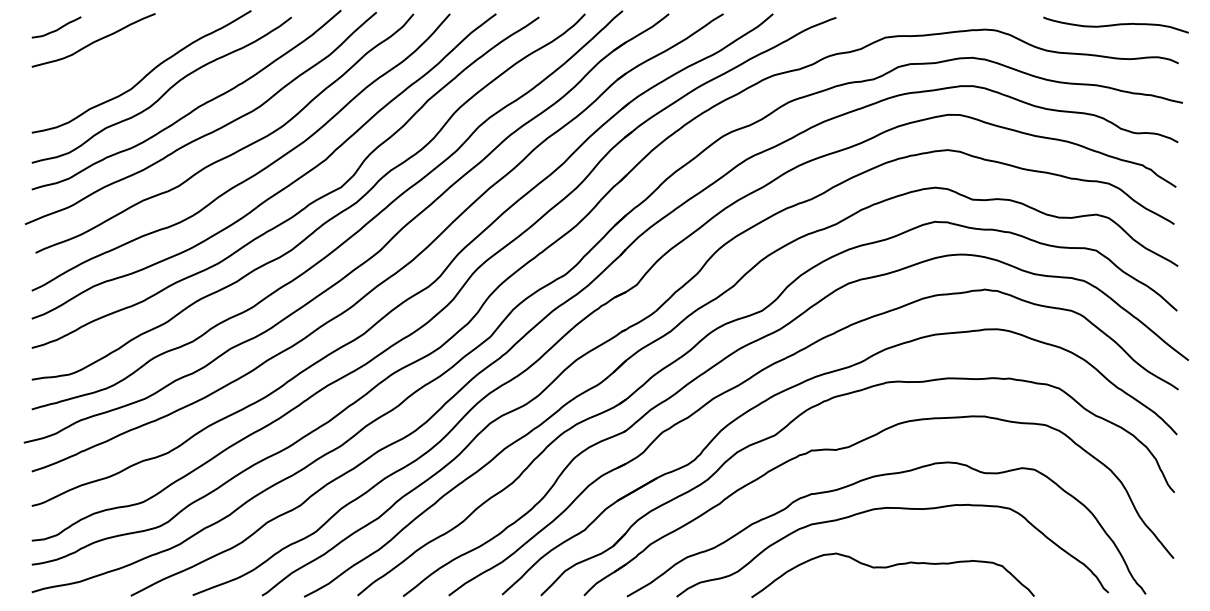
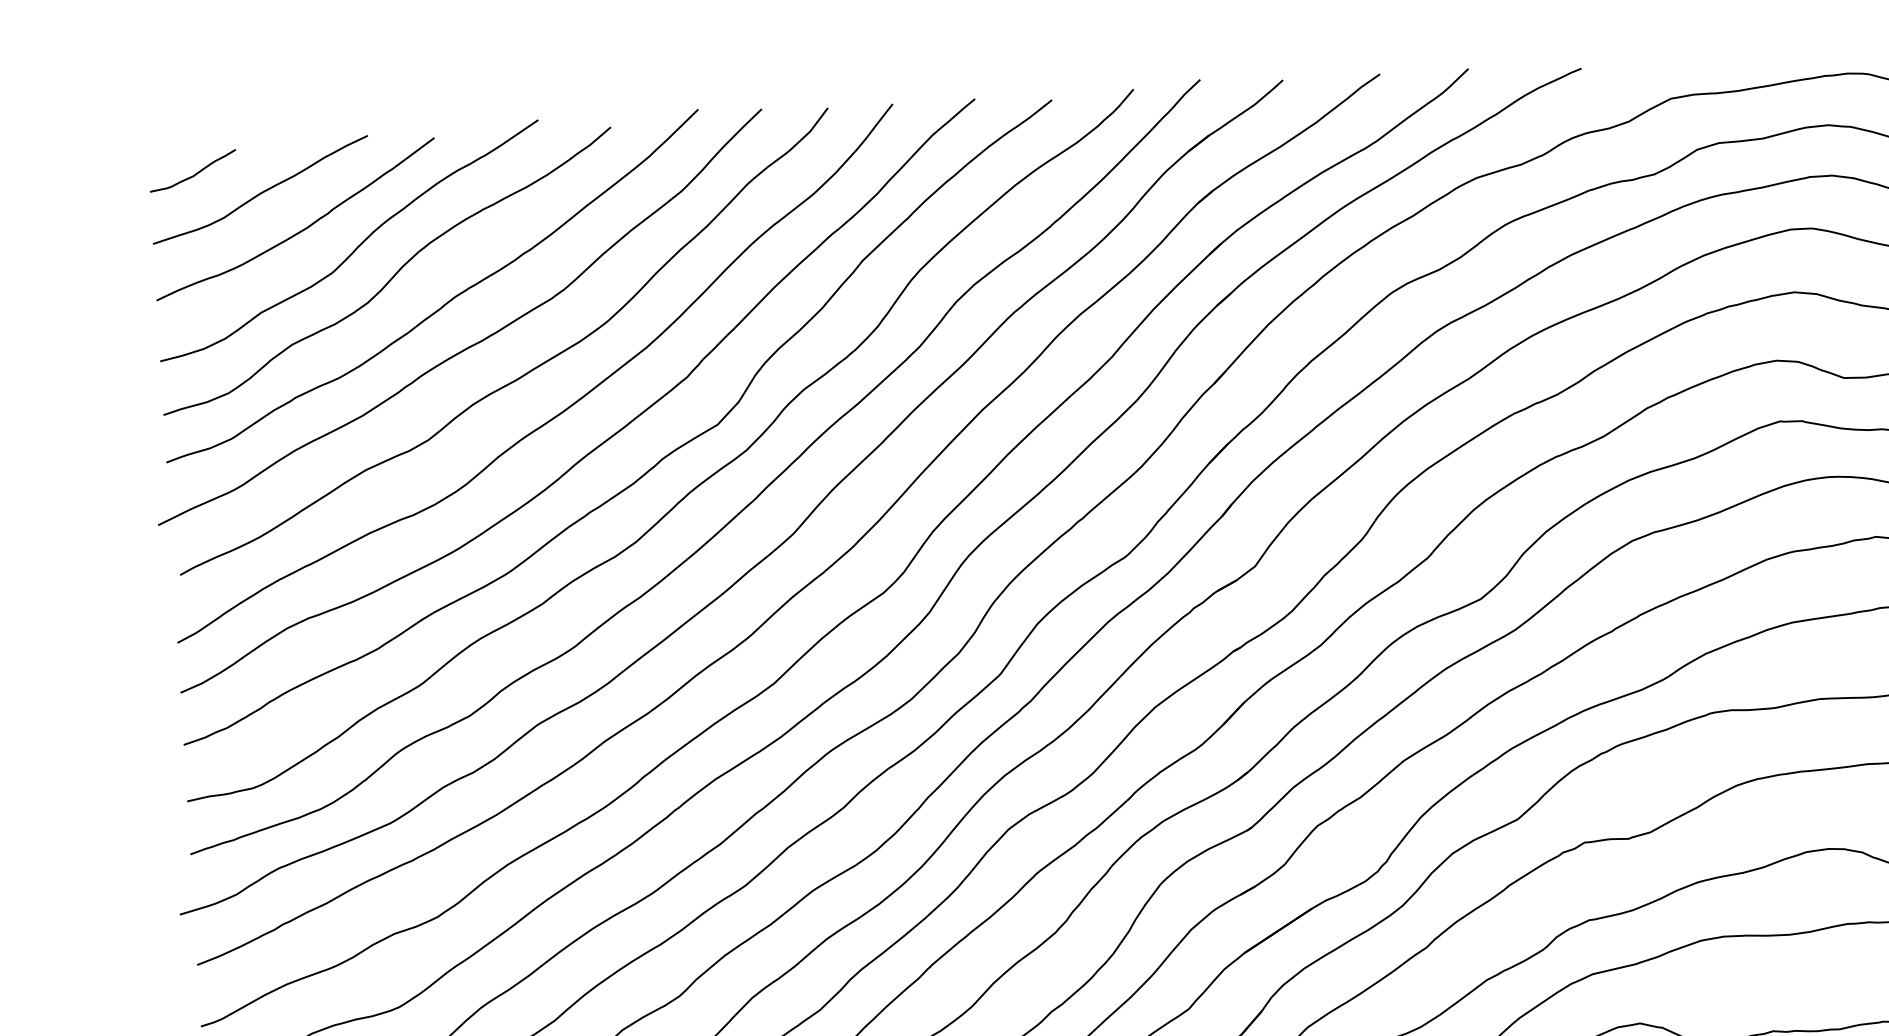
curve: (115, 63) -> (301, 228), added

